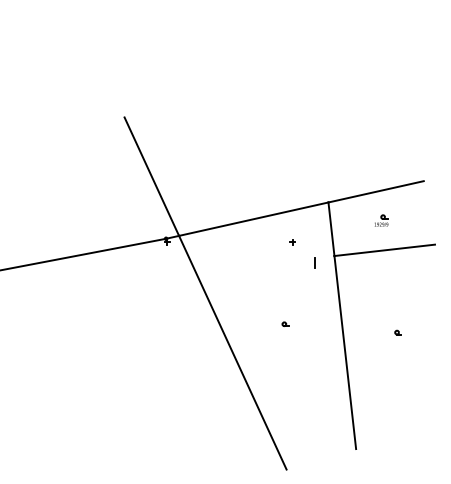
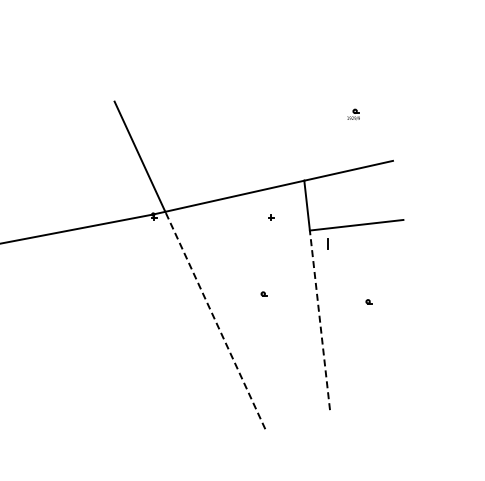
part: (381, 220) -> (353, 114), moved
line: (314, 262) -> (327, 243), moved
line: (344, 351) -> (319, 319), solid -> dashed
line: (233, 352) -> (215, 320), solid -> dashed

